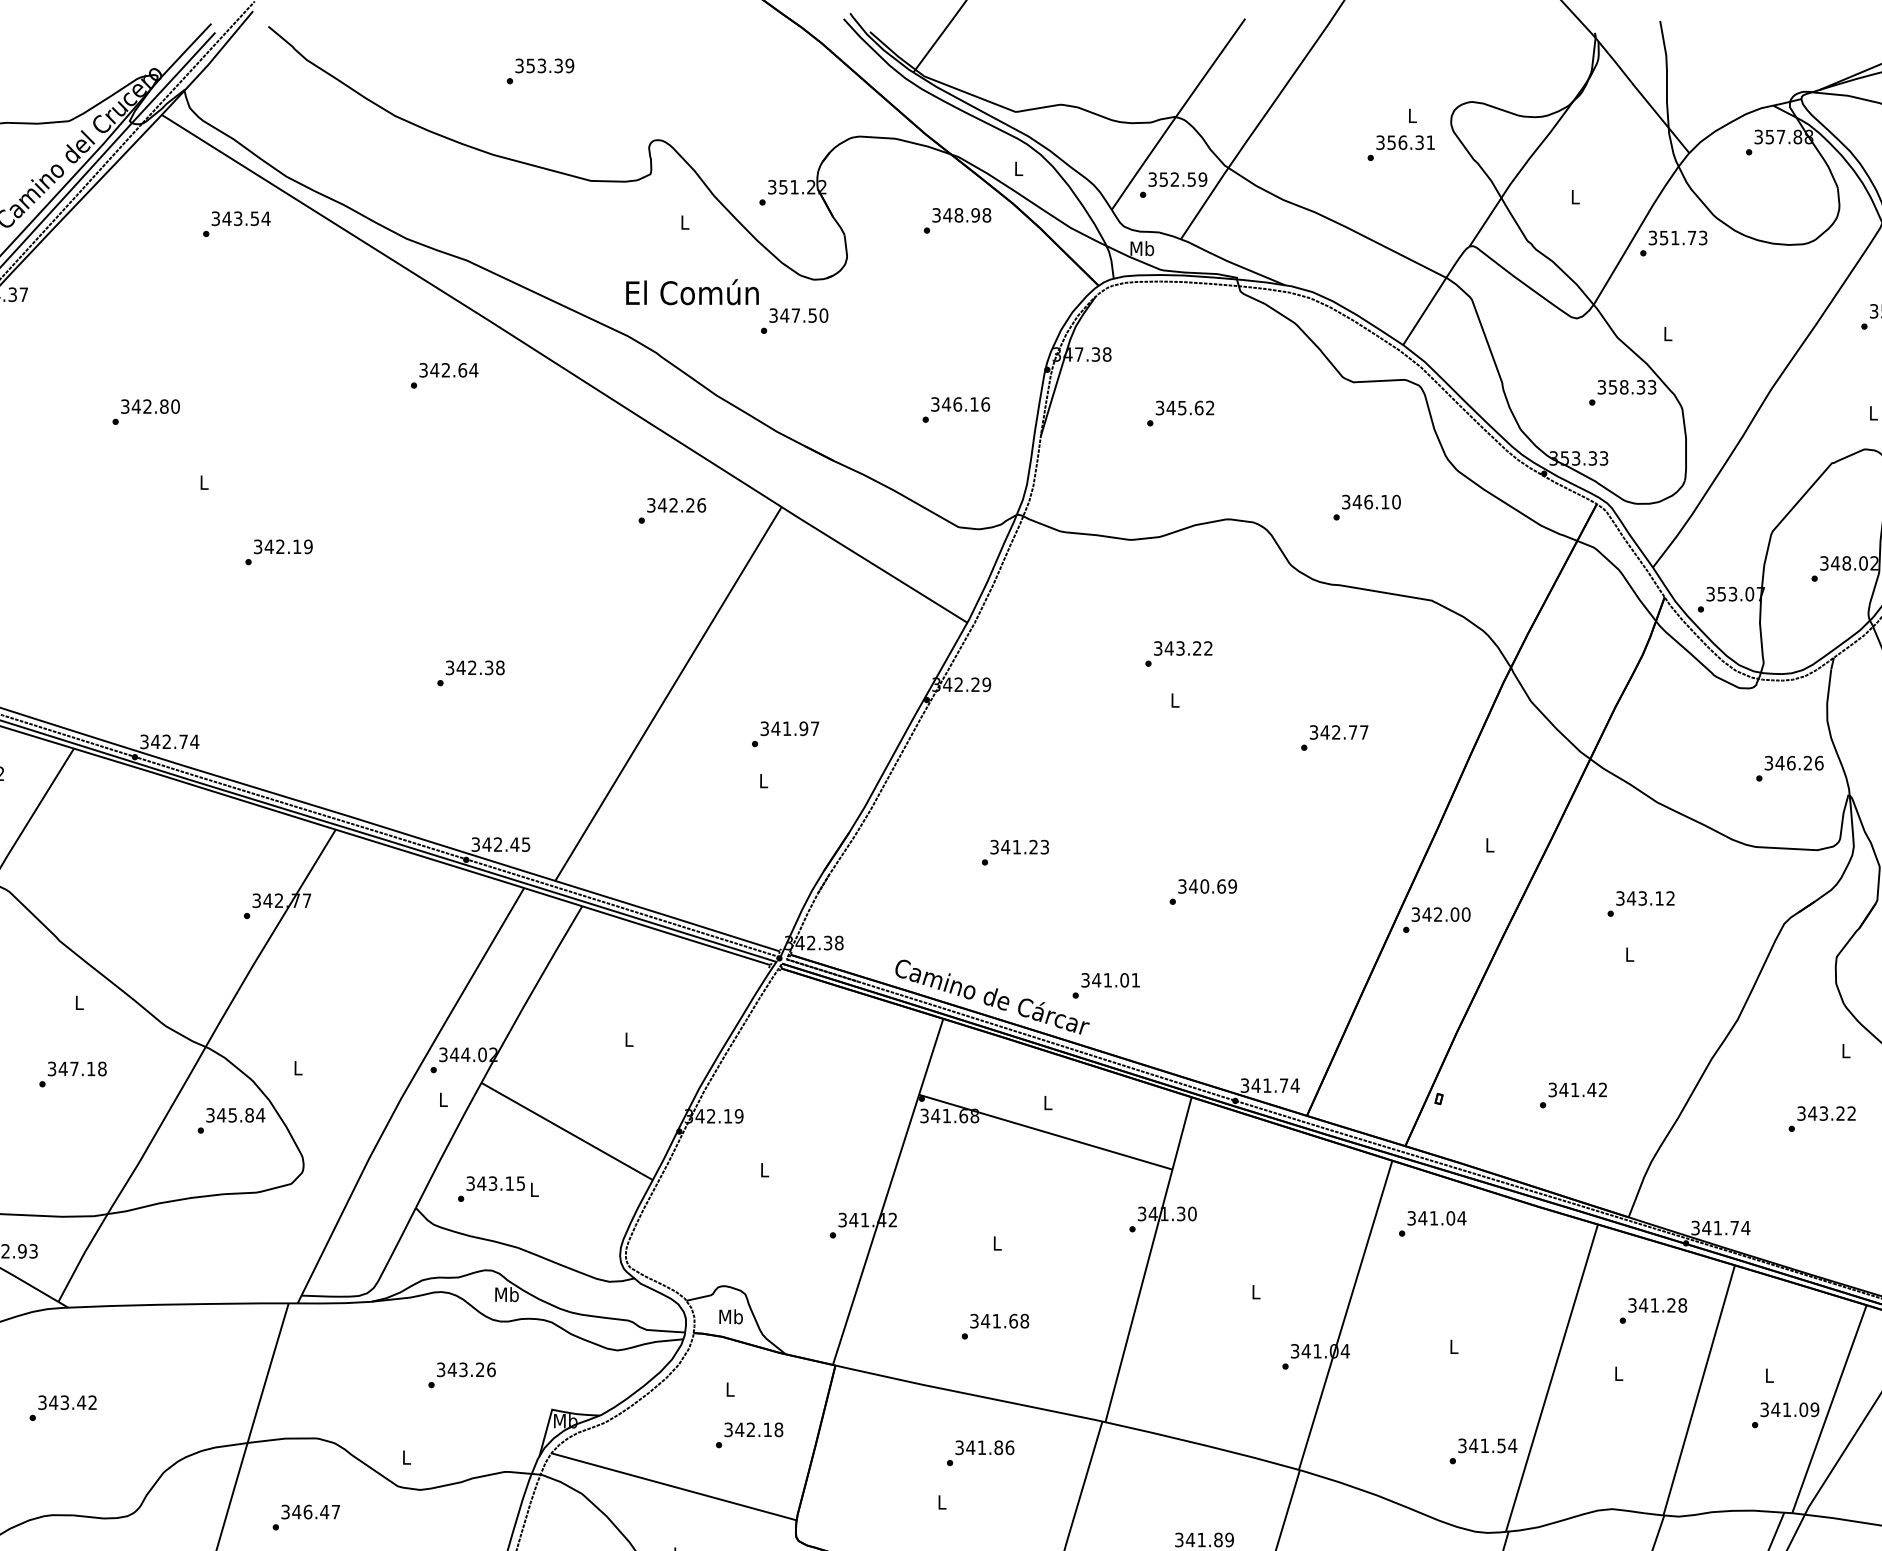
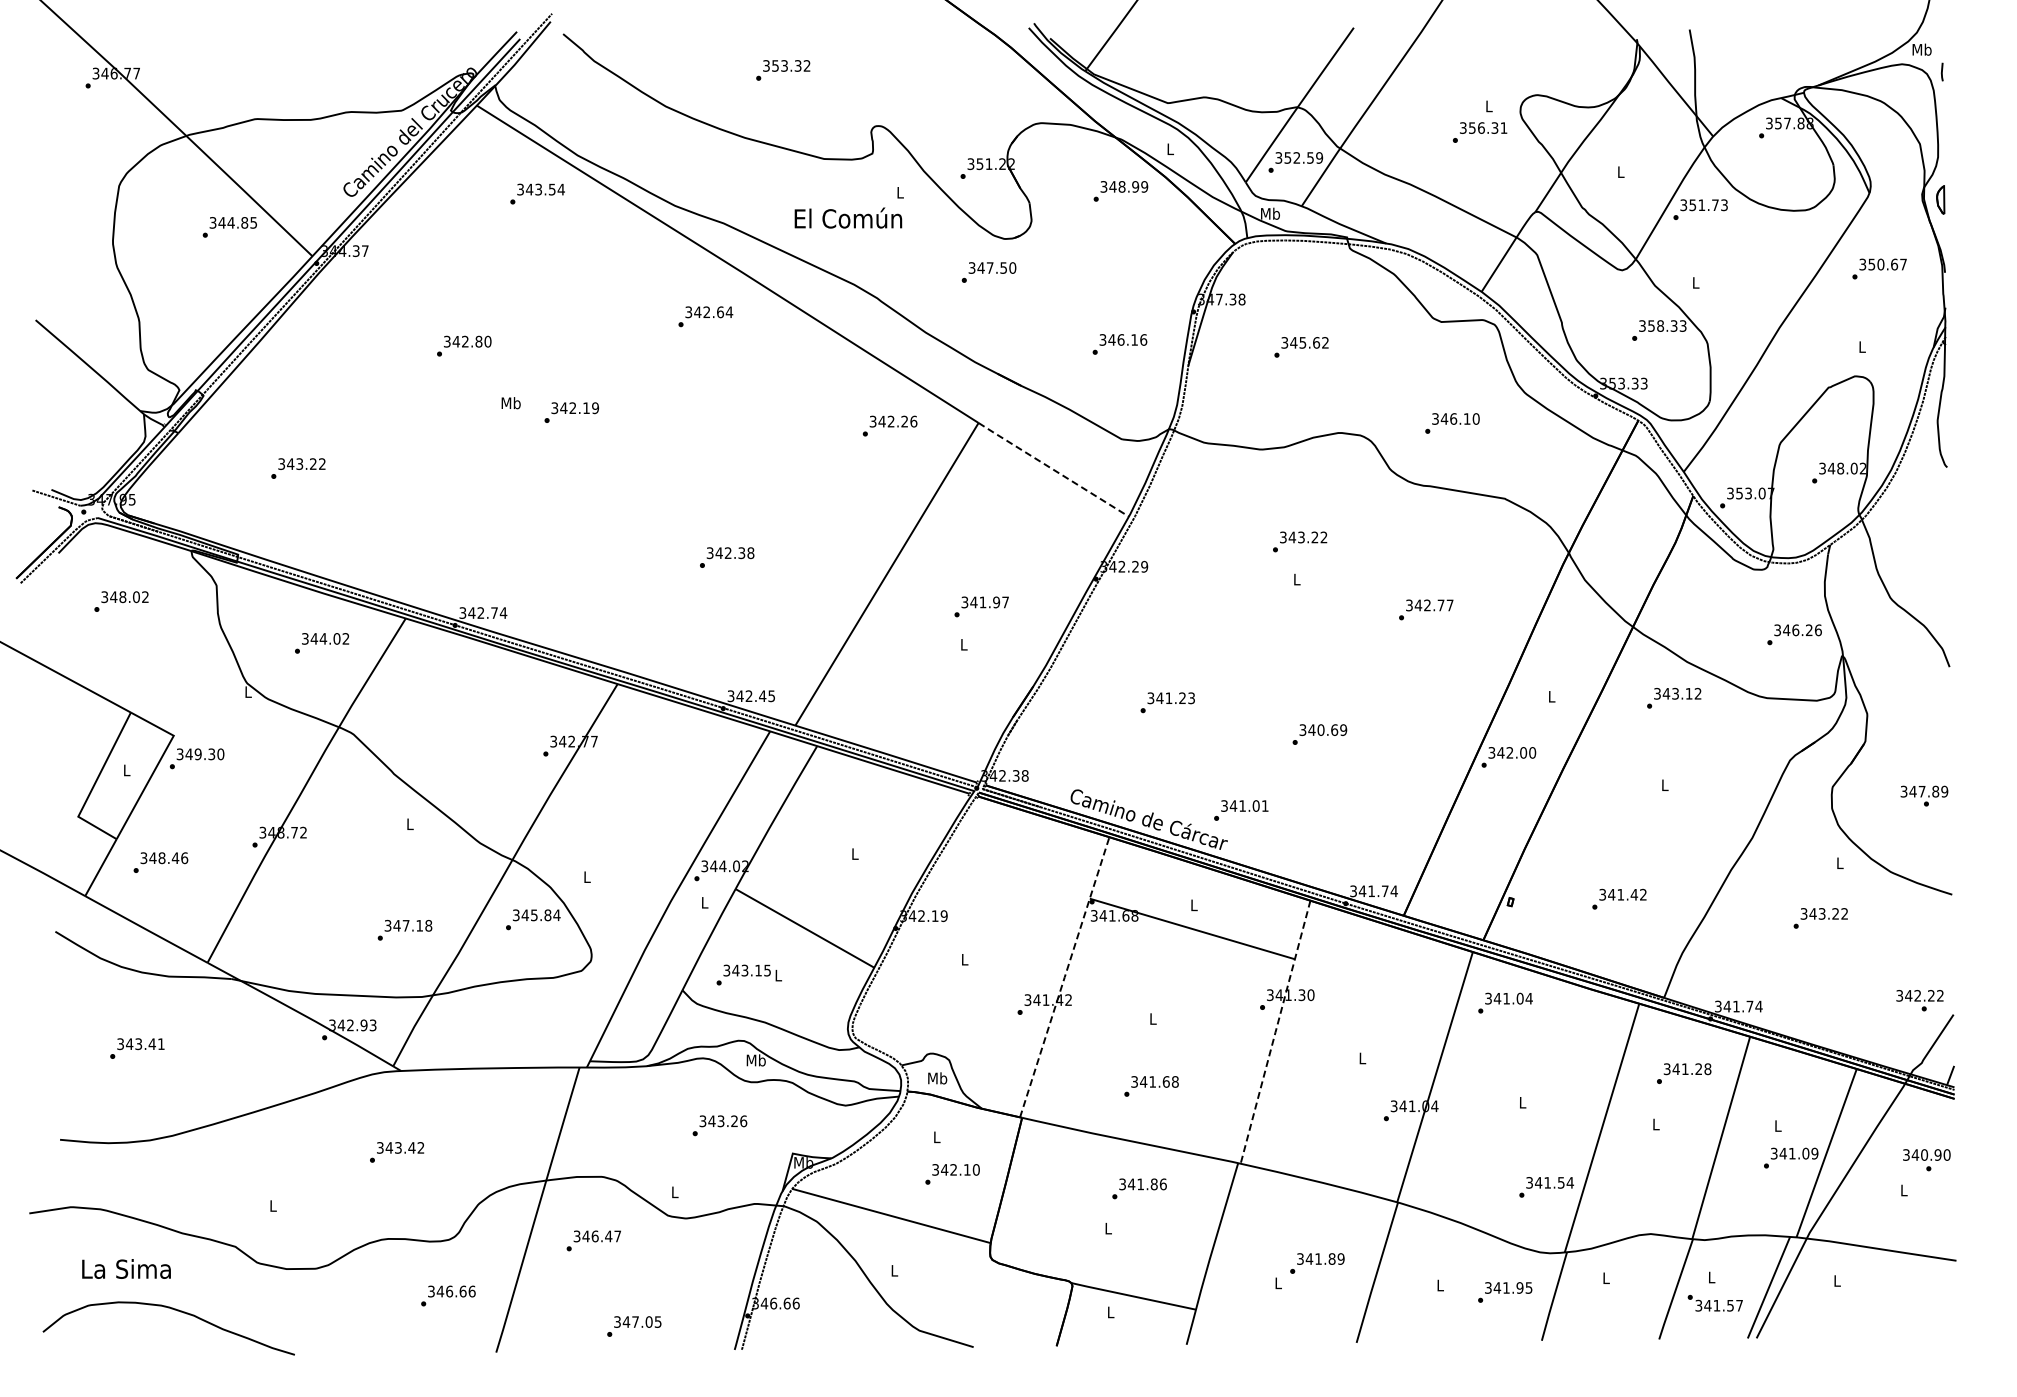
text: (569, 65) -> (806, 65), 353.39 -> 353.32
text: (986, 214) -> (1144, 186), 348.98 -> 348.99
text: (692, 291) -> (848, 217), moved
text: (203, 482) -> (510, 403), L -> Mb
text: (278, 552) -> (571, 412), moved
line: (874, 564) -> (1053, 469), solid -> dashed
text: (1641, 904) -> (1674, 698), moved
text: (72, 1073) -> (404, 929), moved
line: (887, 1192) -> (1064, 977), solid -> dashed
line: (1148, 1260) -> (1275, 1032), solid -> dashed
text: (777, 1429) -> (975, 1169), 342.18 -> 342.10

